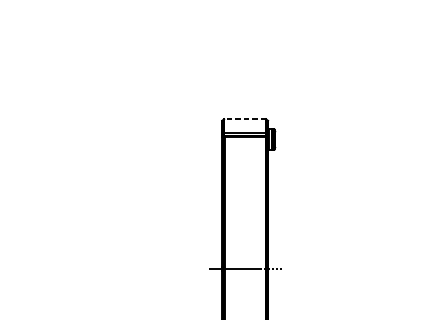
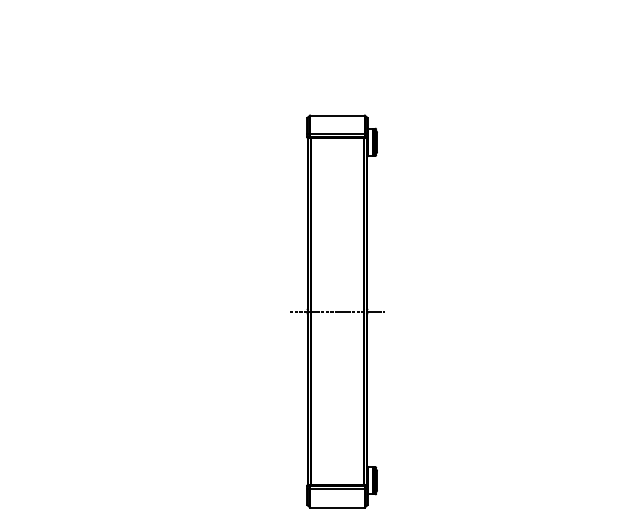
line: (245, 119) -> (337, 115), dashed -> solid

